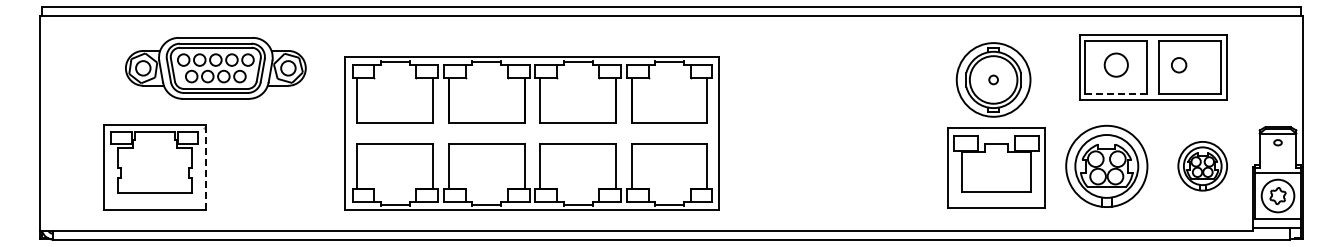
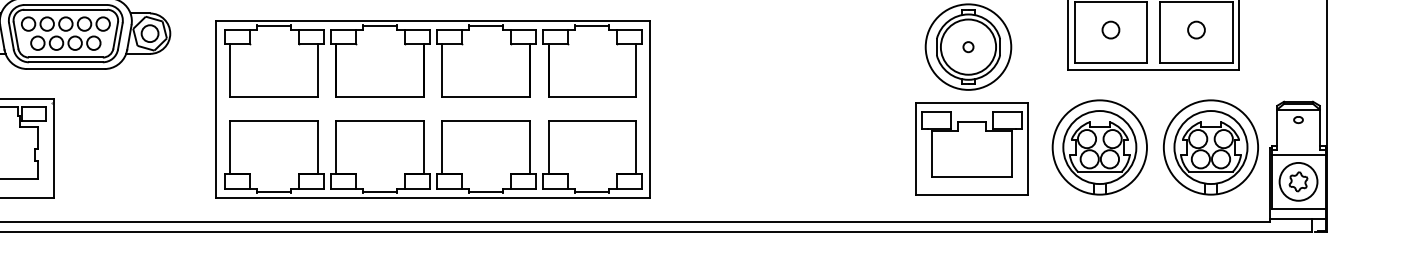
circle: (1116, 65) -> (1111, 30), size x0.62
circle: (1179, 65) -> (1196, 30), moved
line: (1116, 93) -> (1111, 62), dashed -> solid
part: (1202, 165) -> (1210, 146), size x1.67
line: (206, 166) -> (55, 147), dashed -> solid

